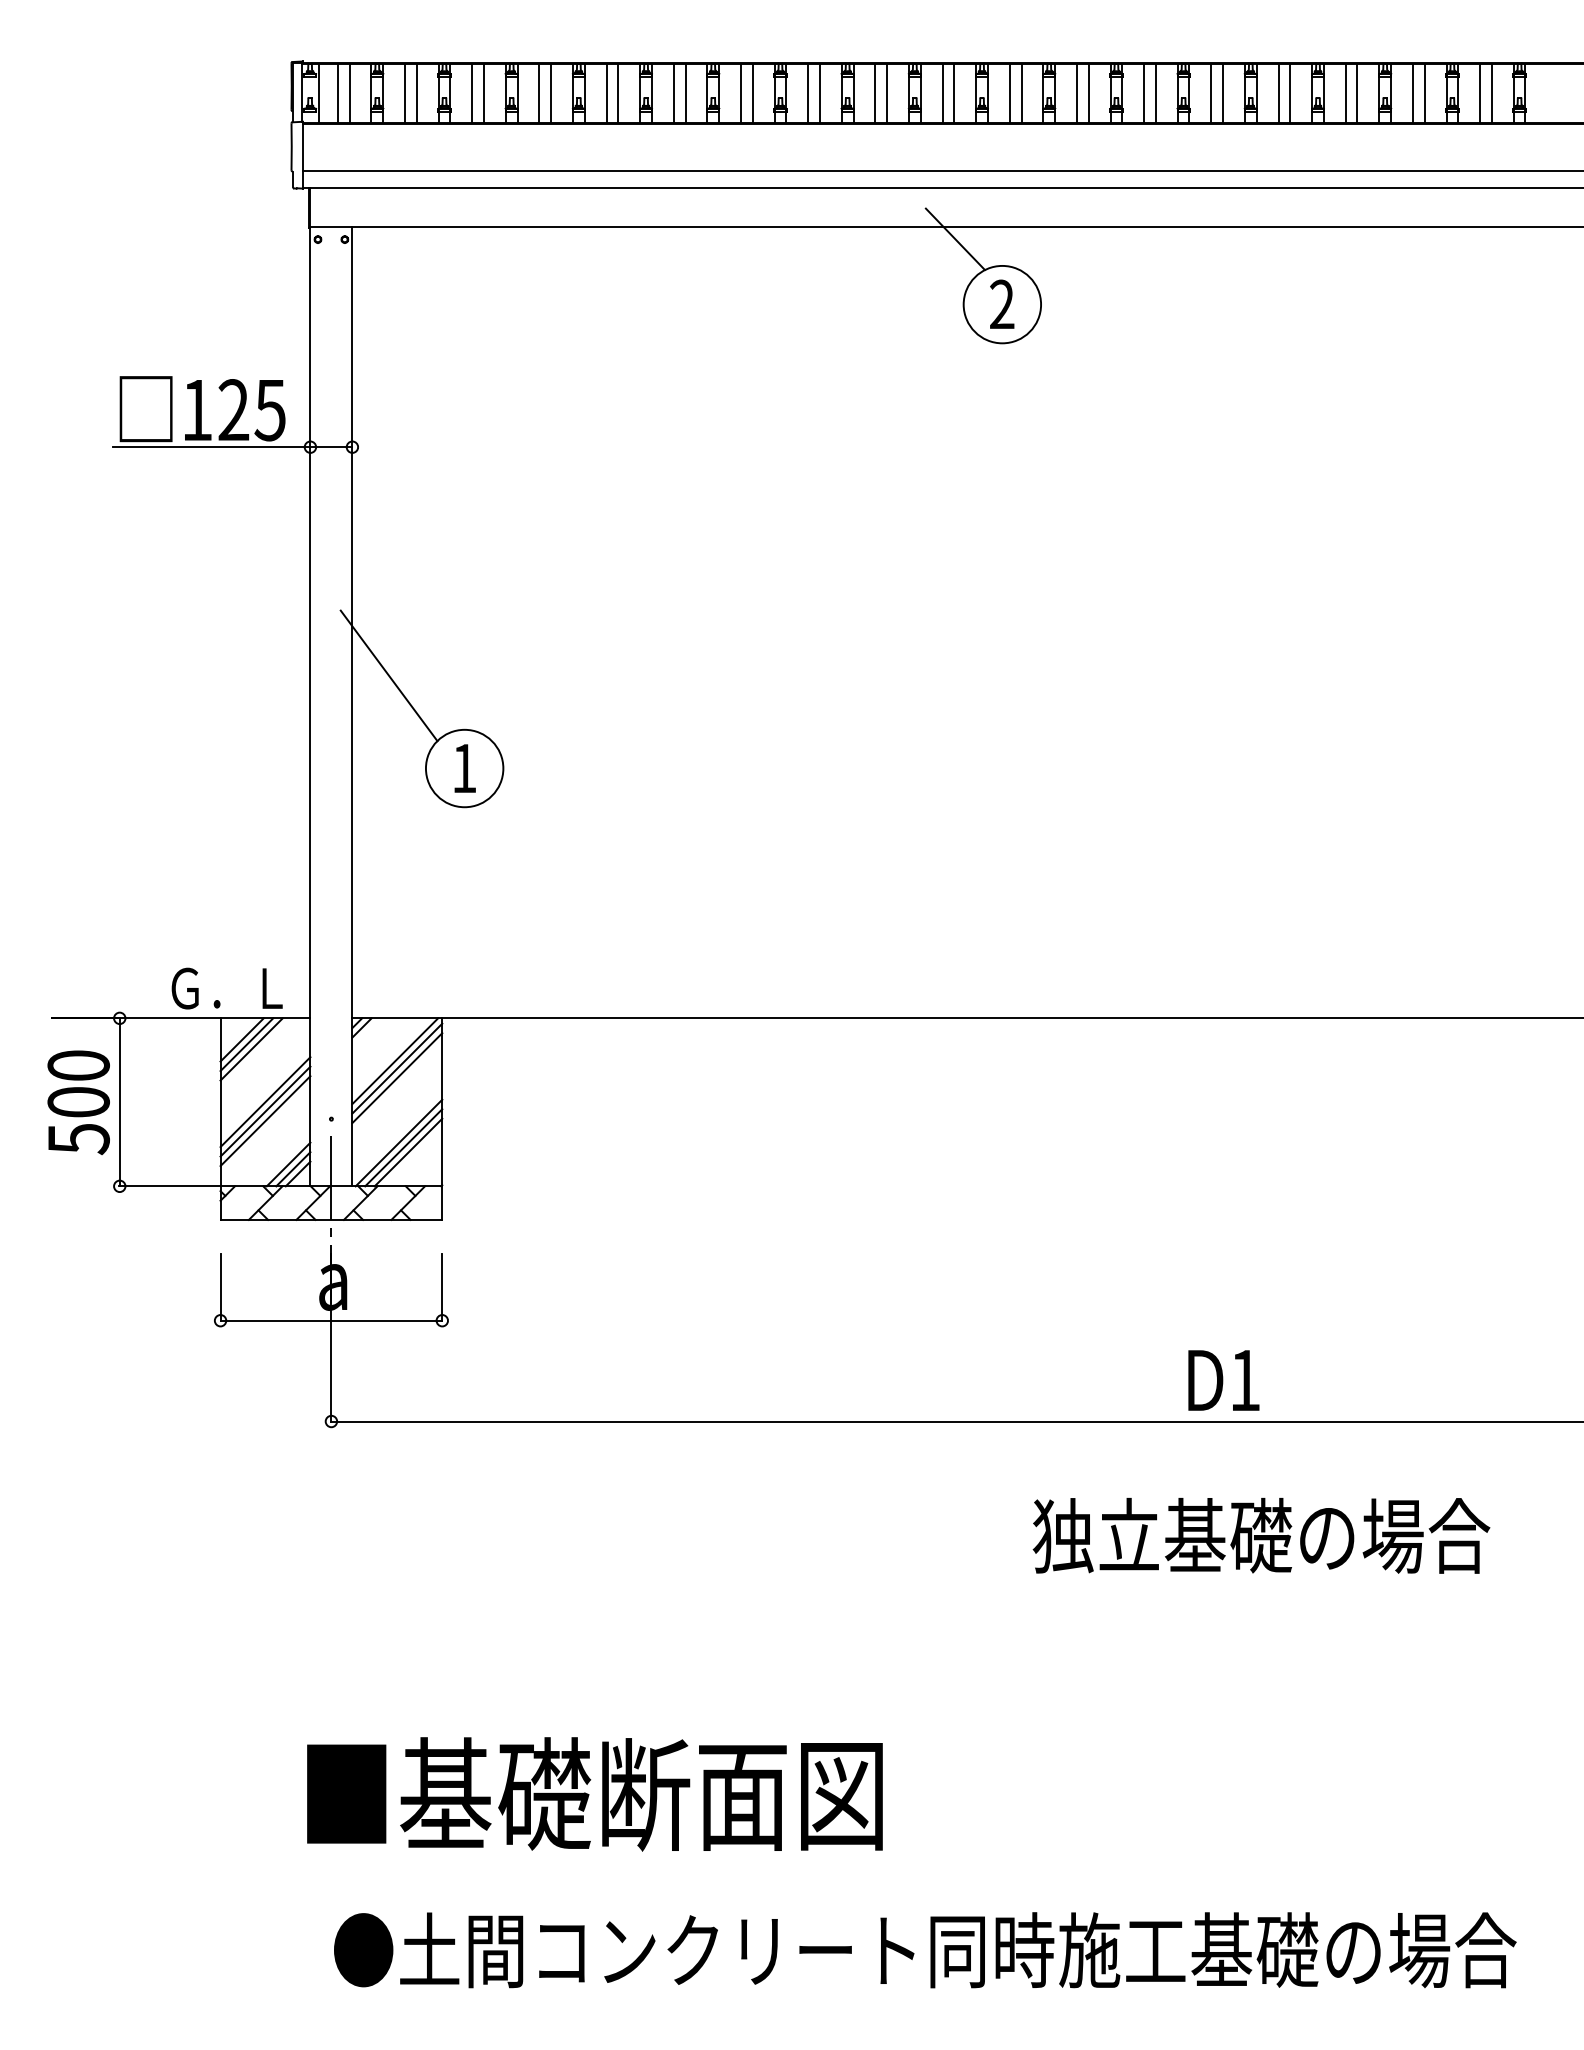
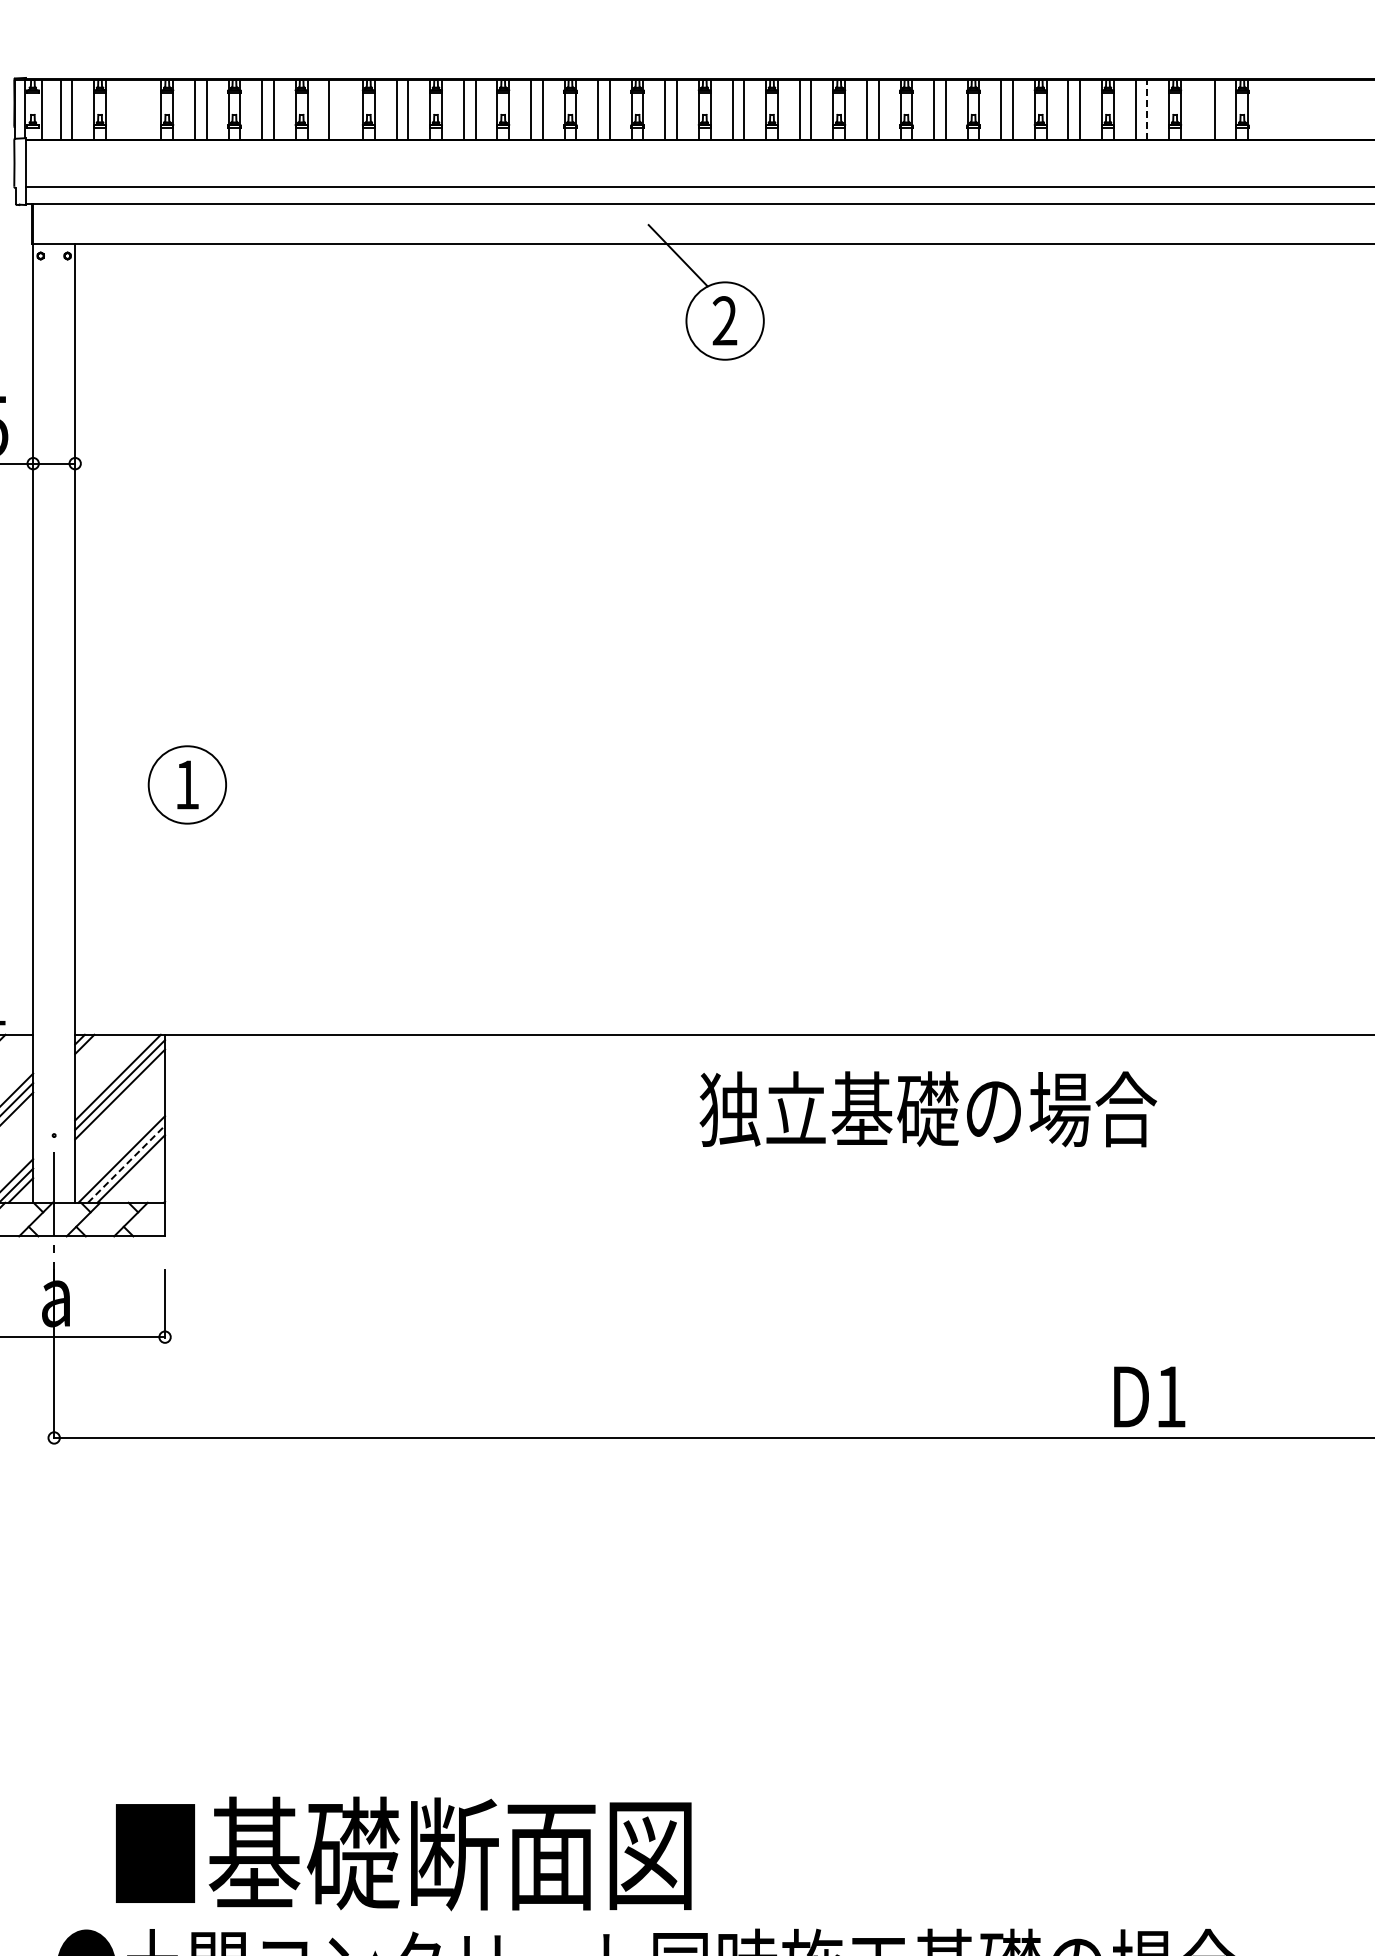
line: (405, 93) -> (128, 109), removed
line: (416, 93) -> (139, 109), removed
line: (618, 93) -> (341, 109), removed
line: (1424, 93) -> (1147, 109), solid -> dashed
line: (1480, 93) -> (1203, 109), removed
line: (388, 675) -> (111, 691), removed
line: (403, 1147) -> (126, 1163), solid -> dashed
text: (1223, 1380) -> (1149, 1396), moved
text: (1261, 1535) -> (928, 1108), moved
text: (594, 1794) -> (403, 1853), moved

